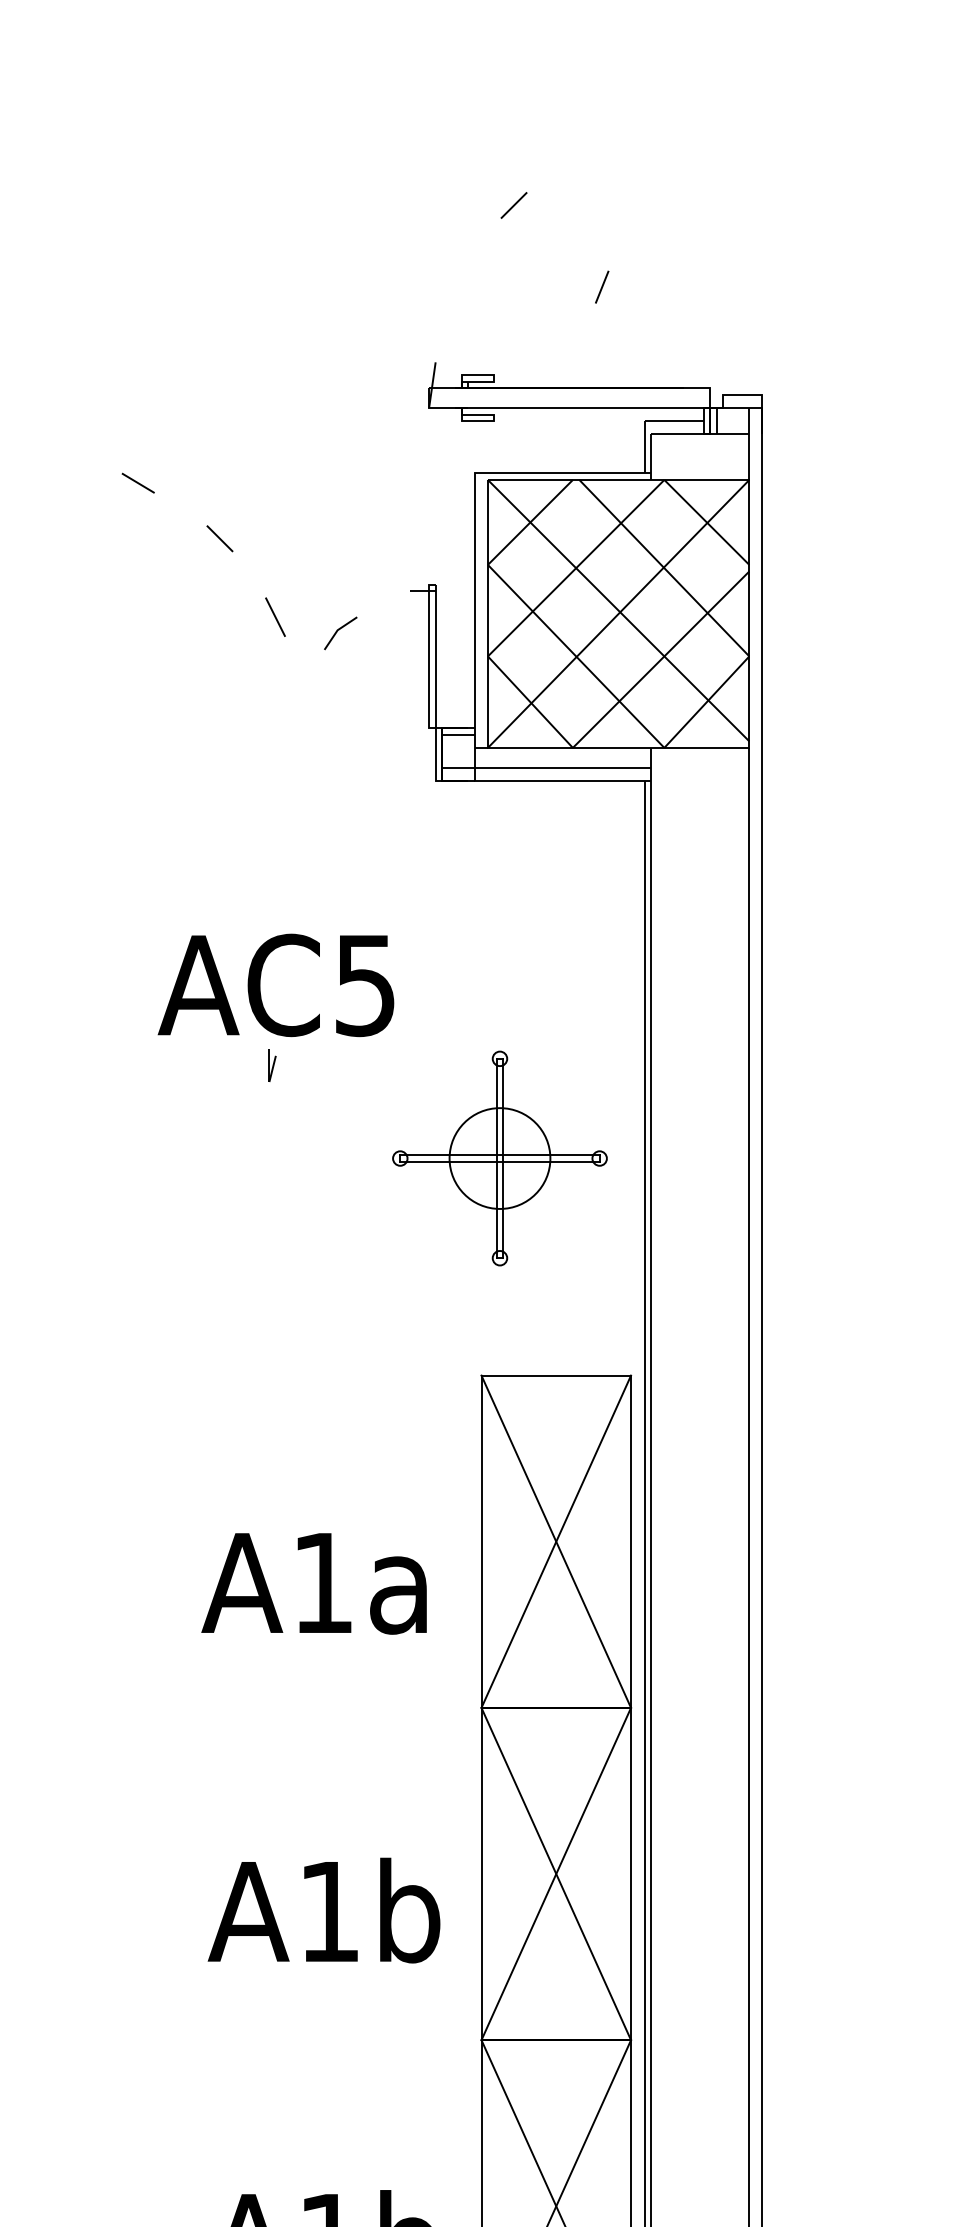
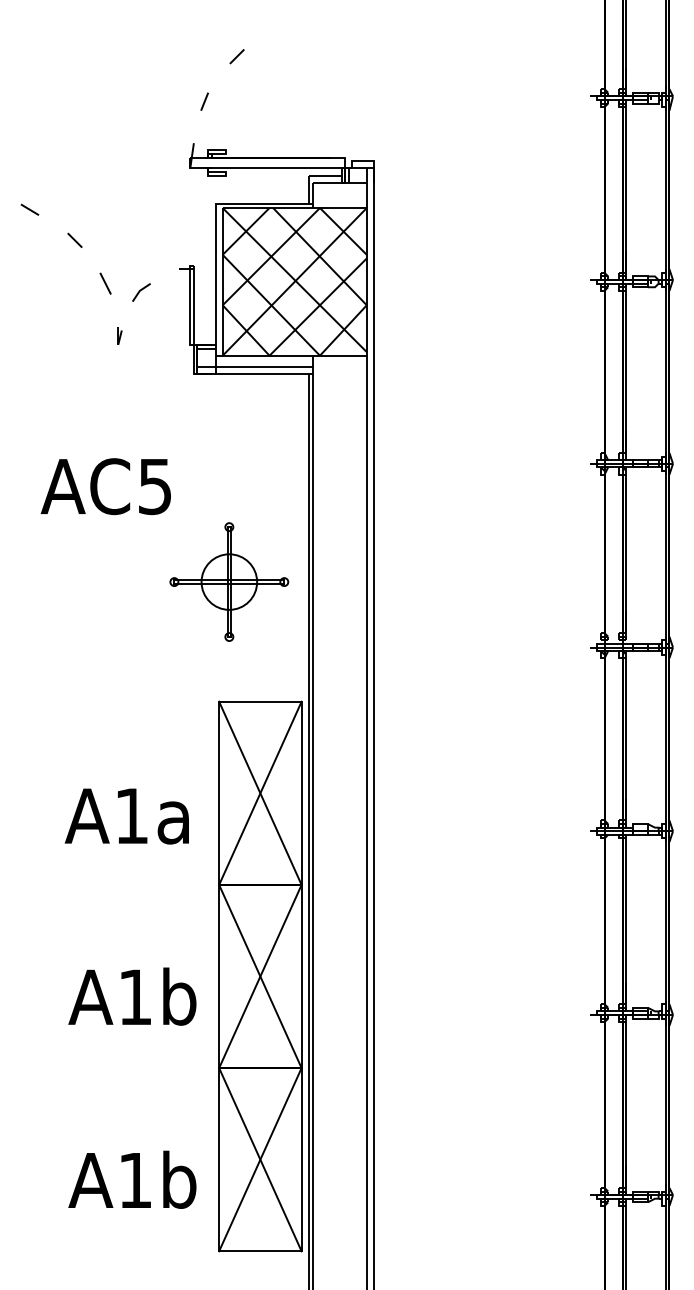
line: (601, 286) -> (204, 101), moved
part: (271, 1064) -> (119, 335), moved

